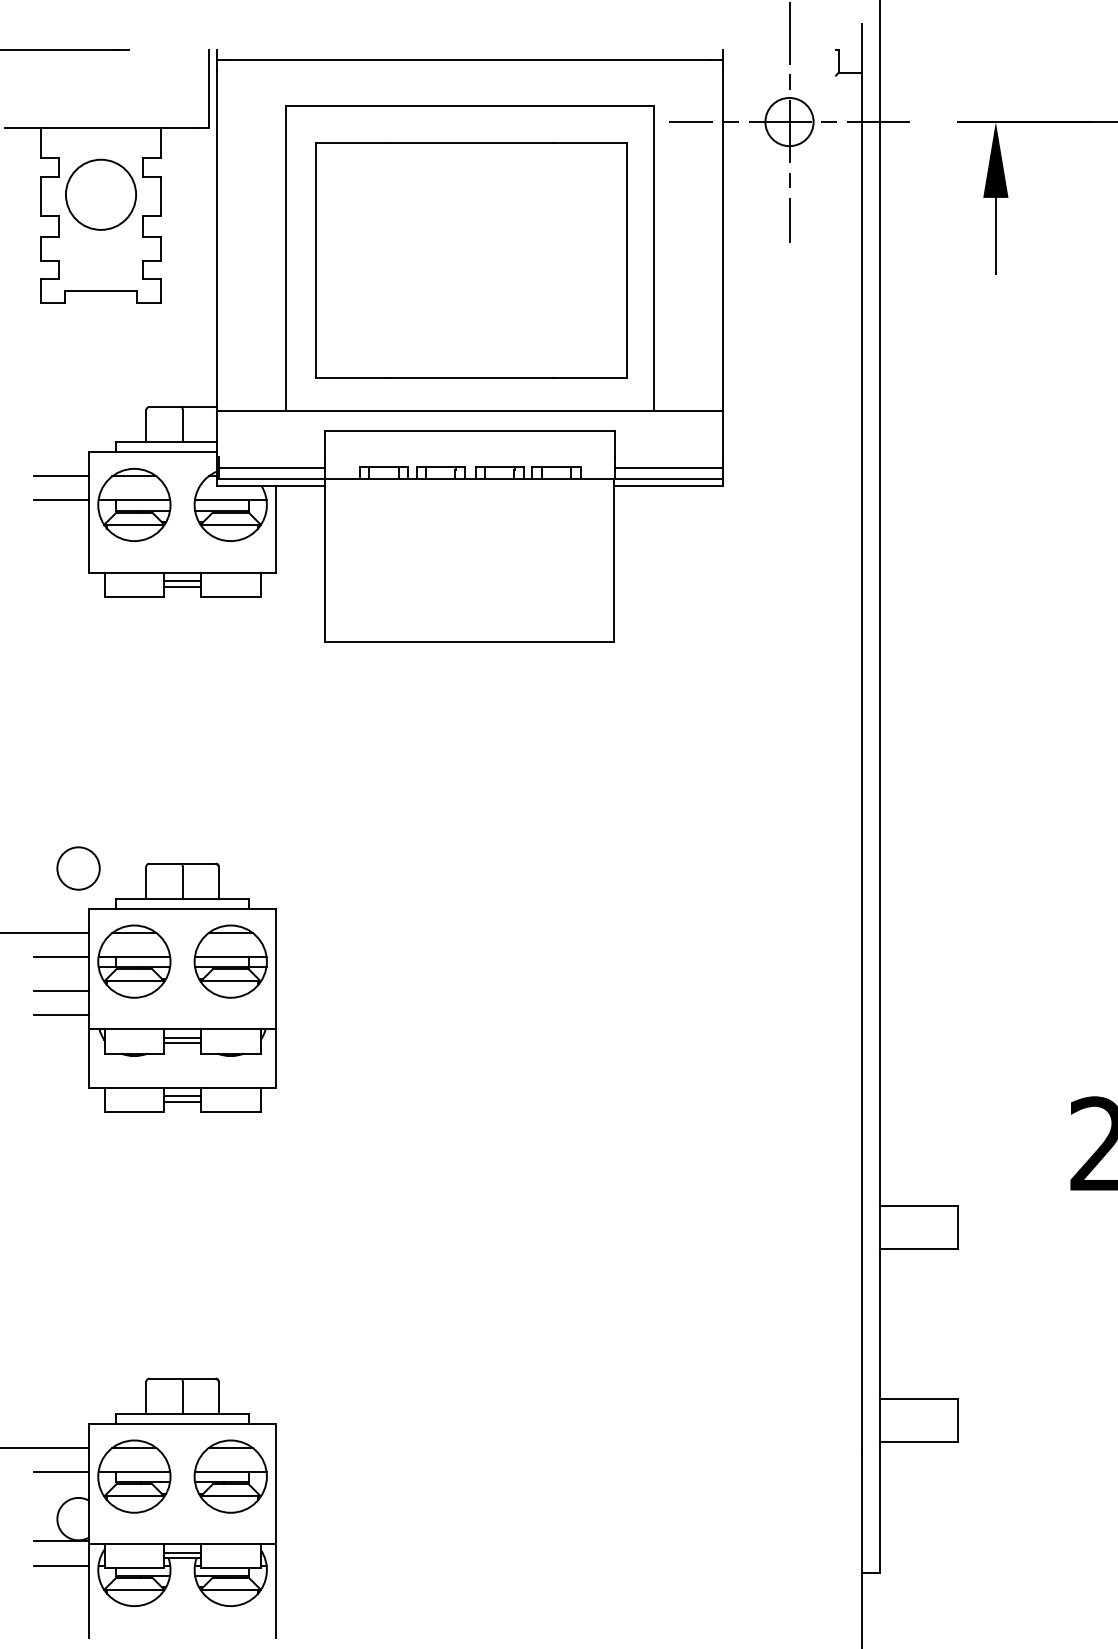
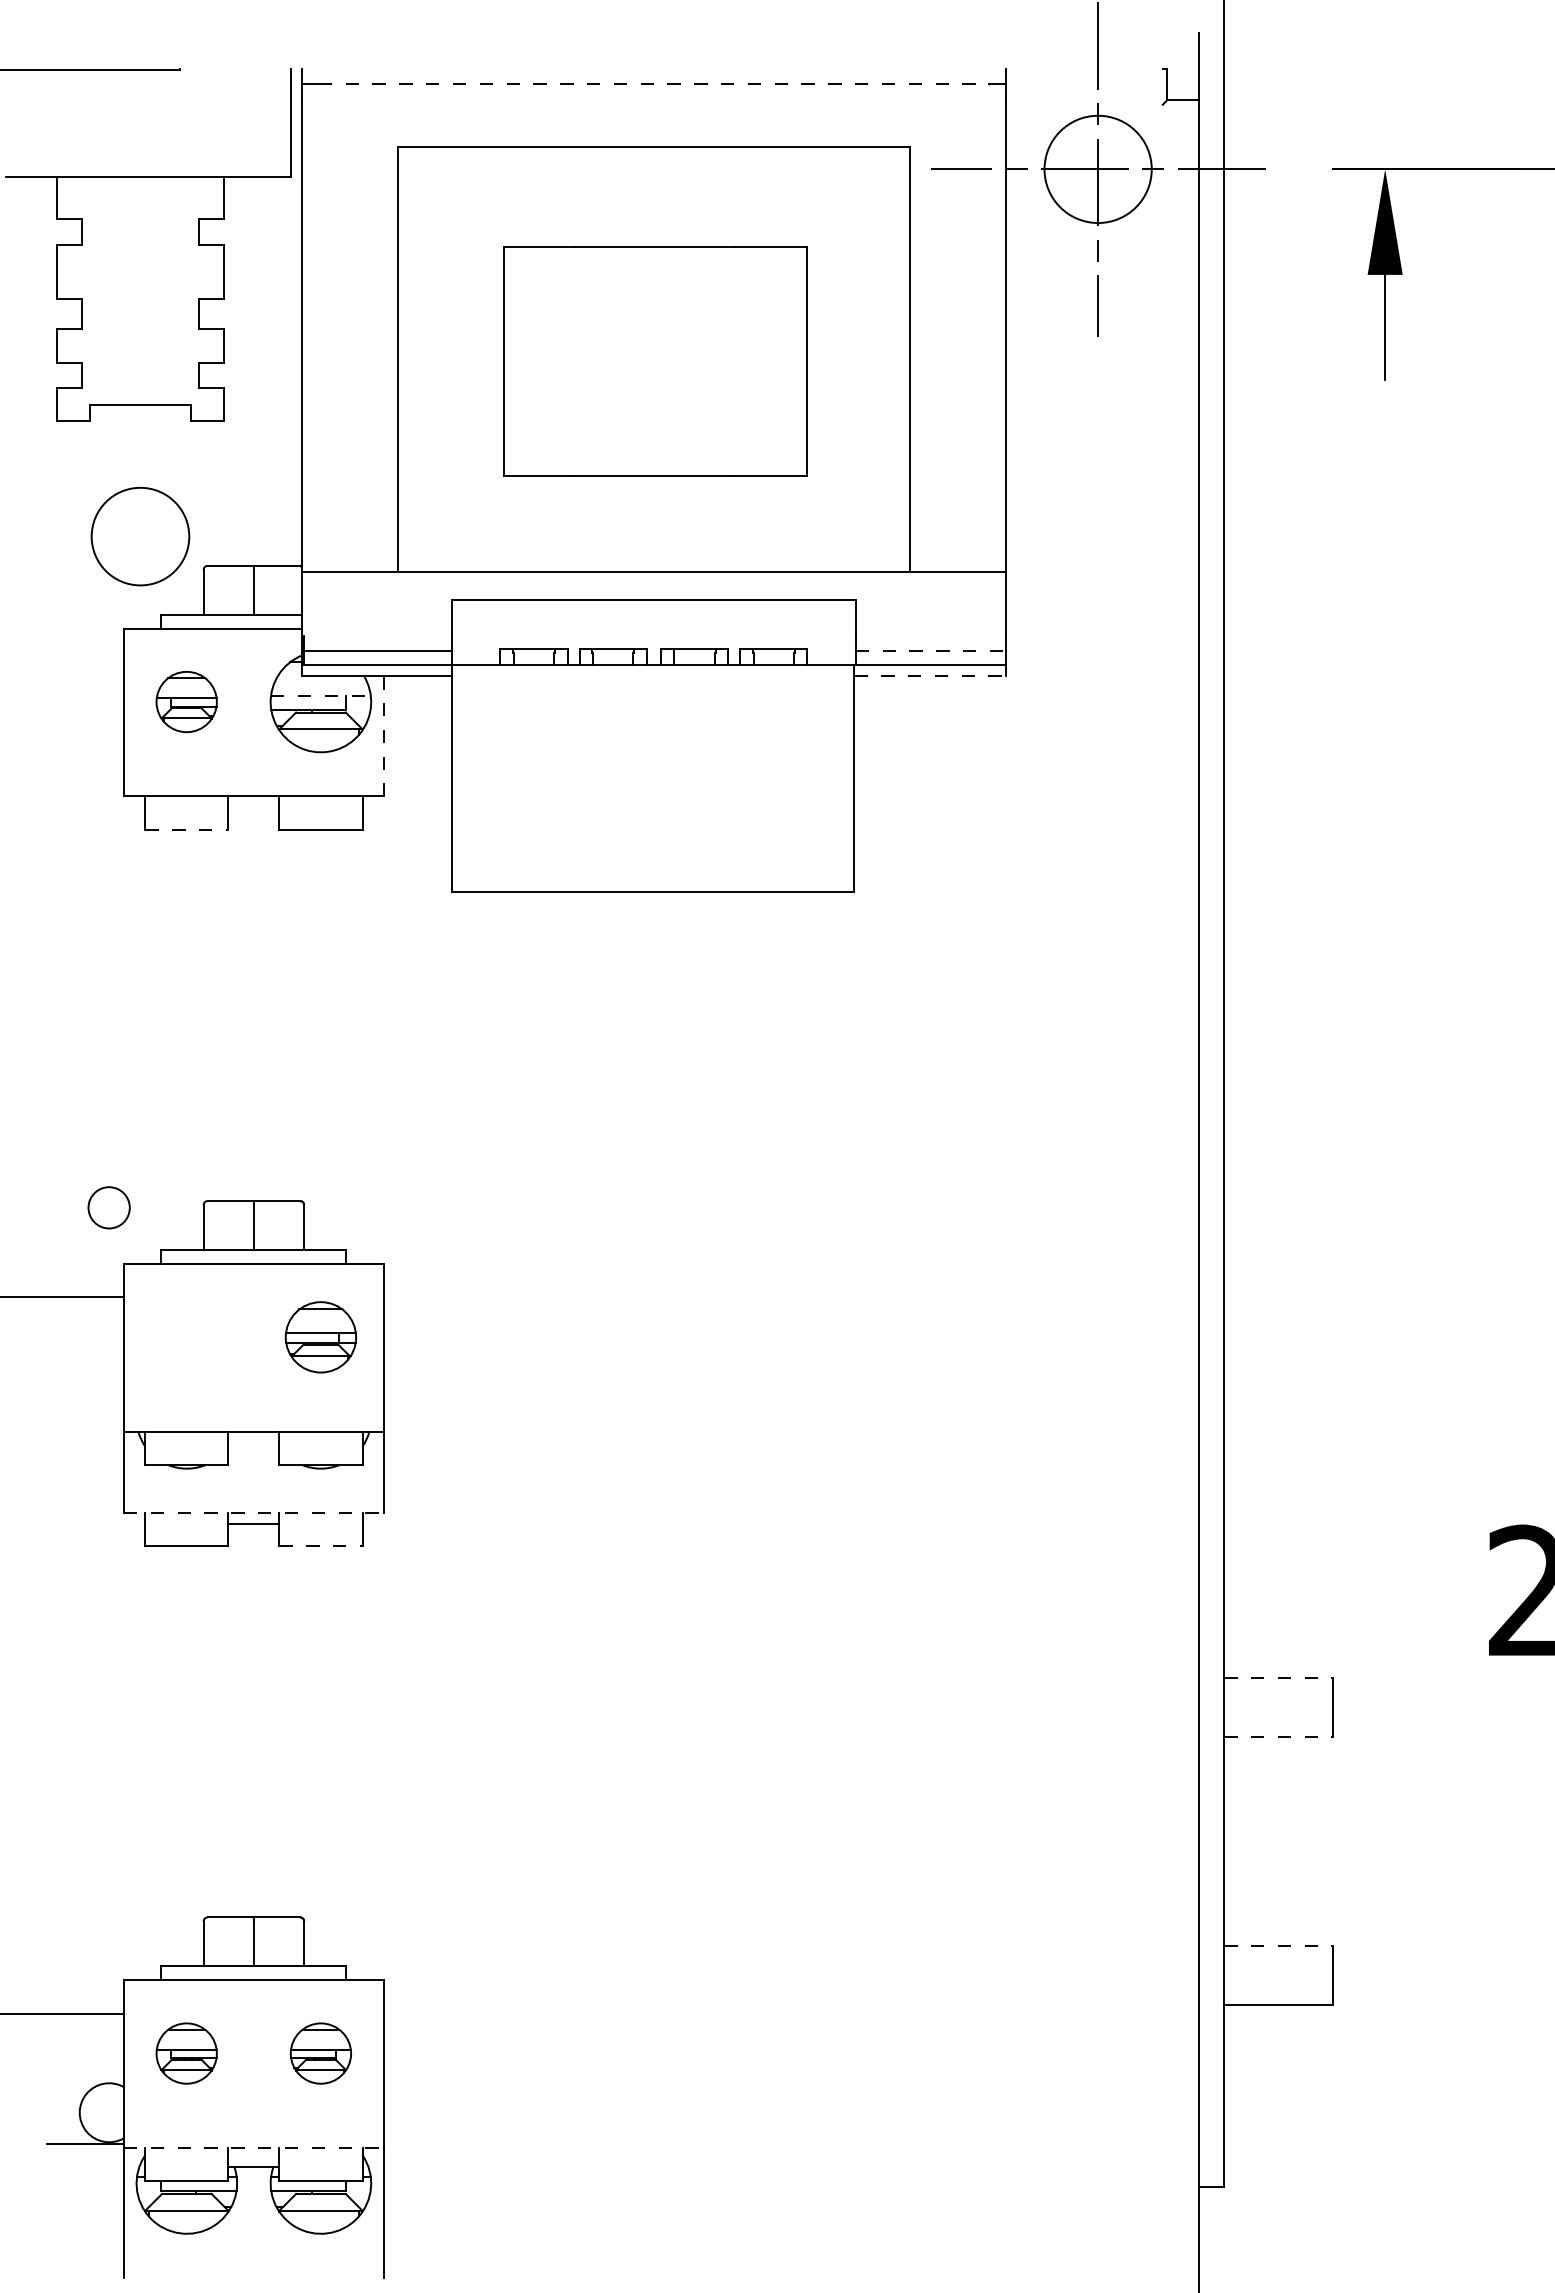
line: (470, 60) -> (654, 83), solid -> dashed
circle: (789, 121) -> (1097, 168), size x1.6
circle: (101, 194) -> (140, 536), moved
part: (470, 260) -> (654, 361), size x0.7
line: (669, 467) -> (931, 650), solid -> dashed
line: (60, 476) -> (84, 662), removed
line: (668, 486) -> (930, 676), solid -> dashed
line: (60, 500) -> (84, 695), removed
line: (230, 500) -> (320, 695), solid -> dashed
part: (134, 504) -> (186, 701), size x0.6
line: (275, 529) -> (383, 736), solid -> dashed
line: (182, 580) -> (253, 807), removed
line: (182, 586) -> (253, 815), removed
line: (134, 596) -> (186, 829), solid -> dashed
circle: (78, 868) -> (108, 1207), size x0.7
line: (60, 956) -> (84, 1330), removed
part: (134, 961) -> (186, 1337), removed
part: (230, 961) -> (320, 1337), size x0.7
line: (60, 991) -> (84, 1378), removed
line: (60, 1015) -> (84, 1412), removed
line: (182, 1037) -> (253, 1442), removed
line: (182, 1043) -> (253, 1450), removed
line: (182, 1087) -> (253, 1512), solid -> dashed
line: (182, 1101) -> (253, 1532), removed
line: (230, 1112) -> (320, 1546), solid -> dashed
line: (919, 1206) -> (1278, 1677), solid -> dashed
line: (919, 1248) -> (1278, 1736), solid -> dashed
line: (919, 1398) -> (1278, 1945), solid -> dashed
line: (60, 1472) -> (84, 2047), removed
part: (134, 1476) -> (186, 2053), size x0.6
part: (230, 1476) -> (320, 2053), size x0.6
line: (182, 1544) -> (253, 2147), solid -> dashed
line: (182, 1552) -> (253, 2159), removed
line: (60, 1565) -> (84, 2177), removed

